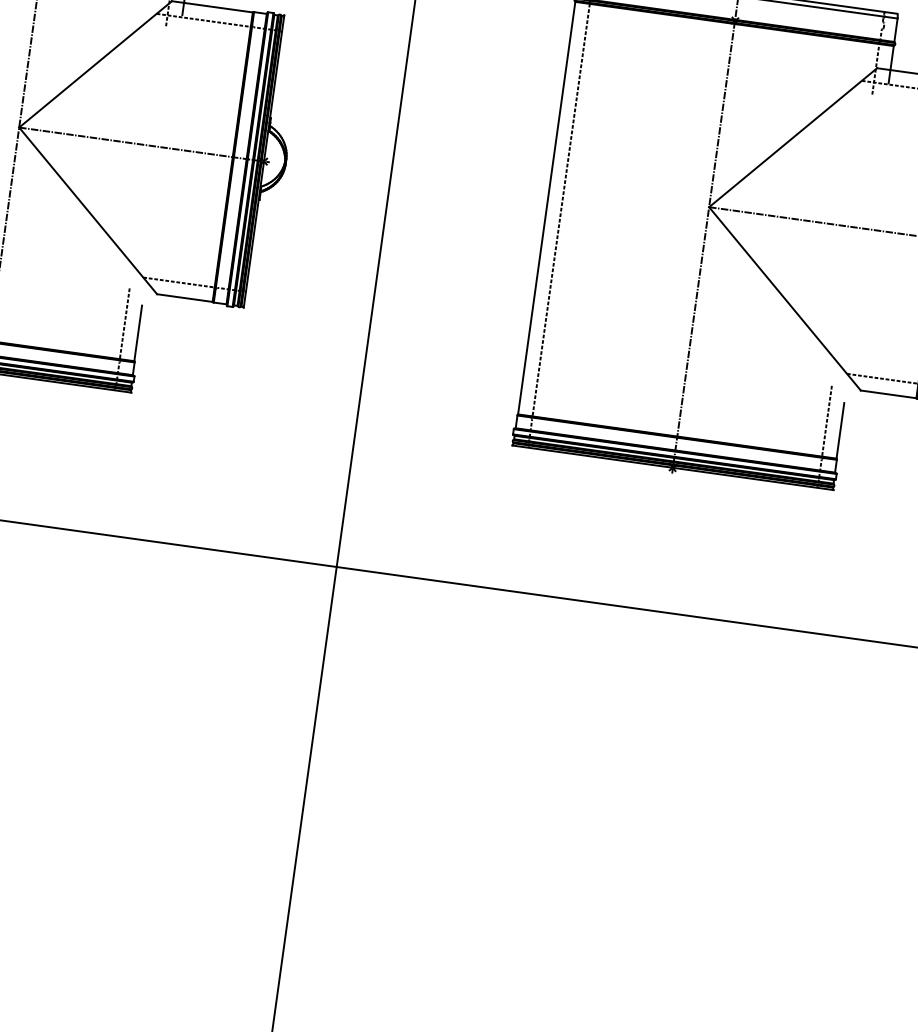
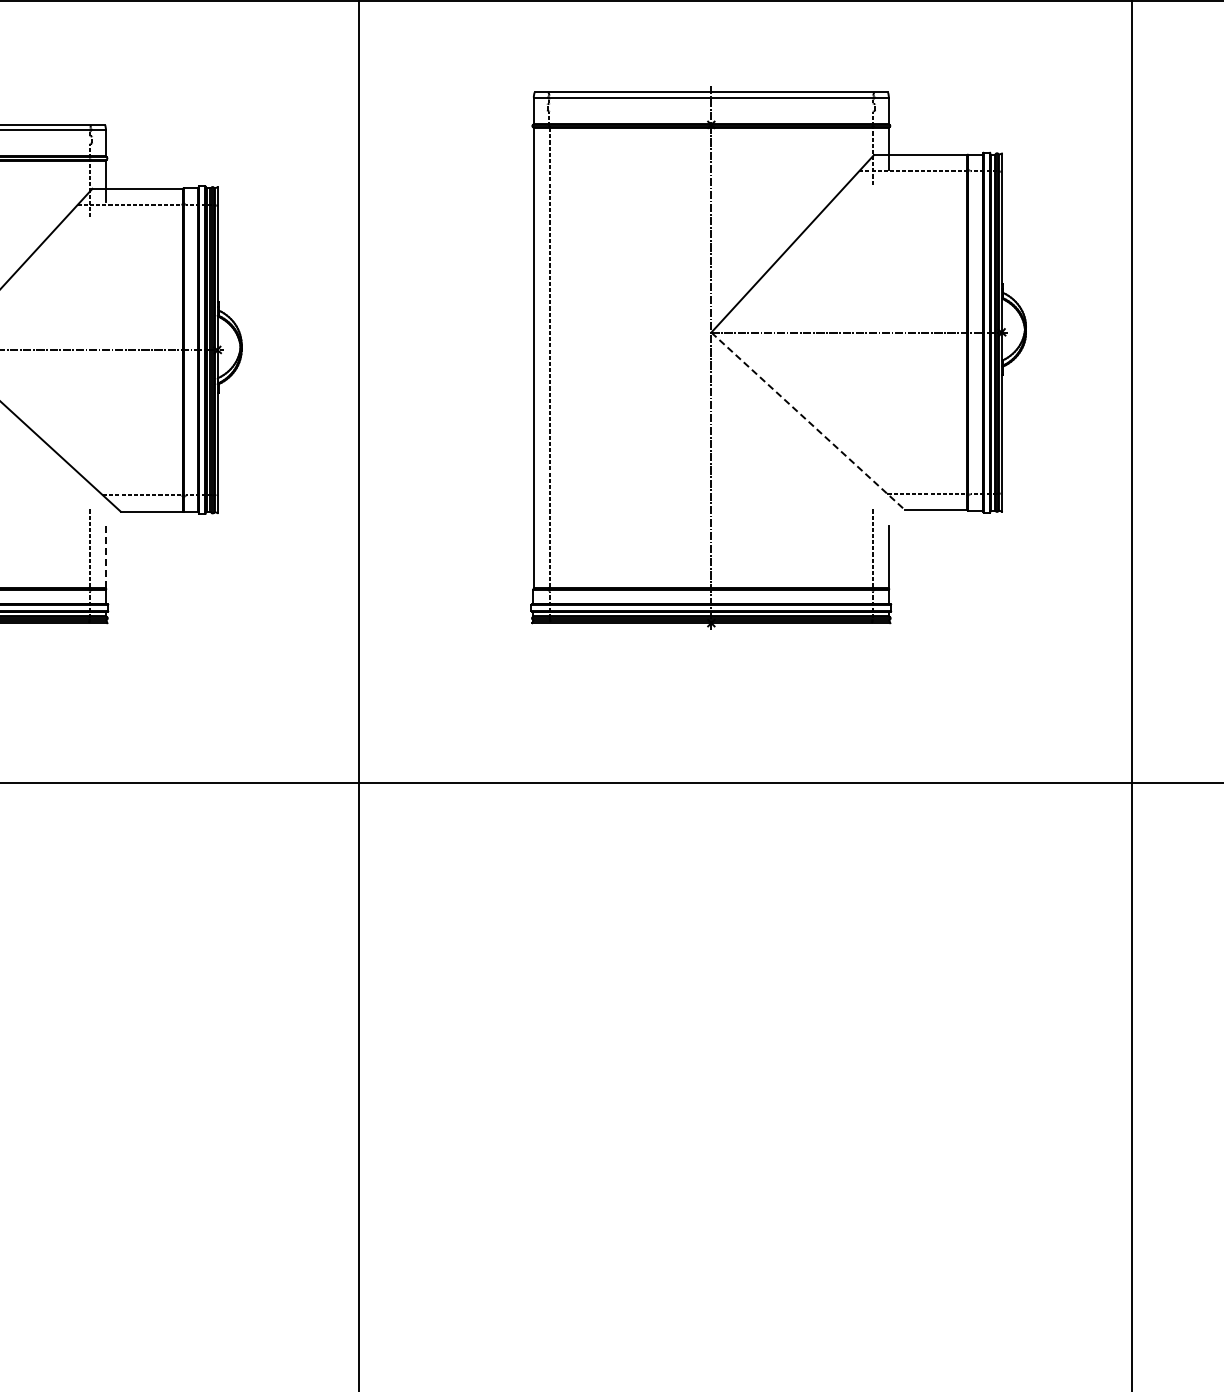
line: (785, 299) -> (808, 421), solid -> dashed
line: (137, 333) -> (105, 557), solid -> dashed

